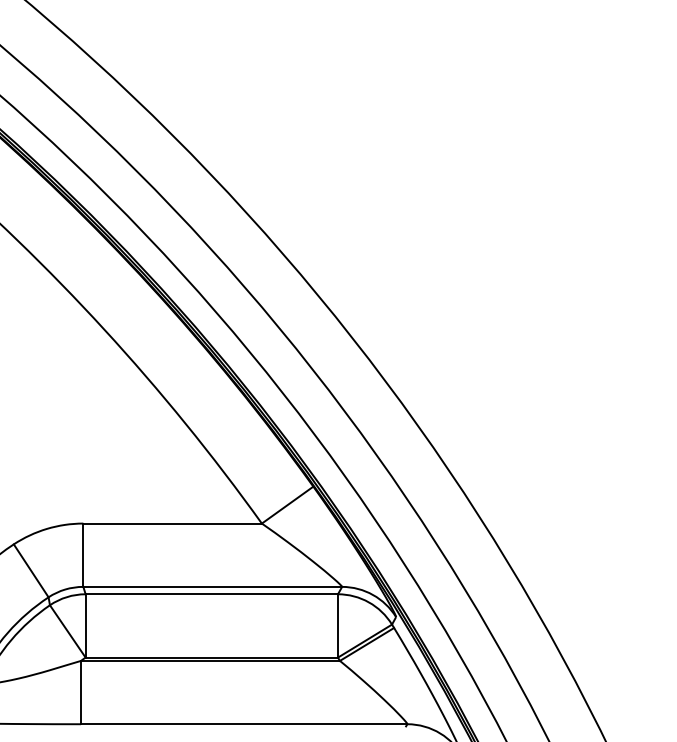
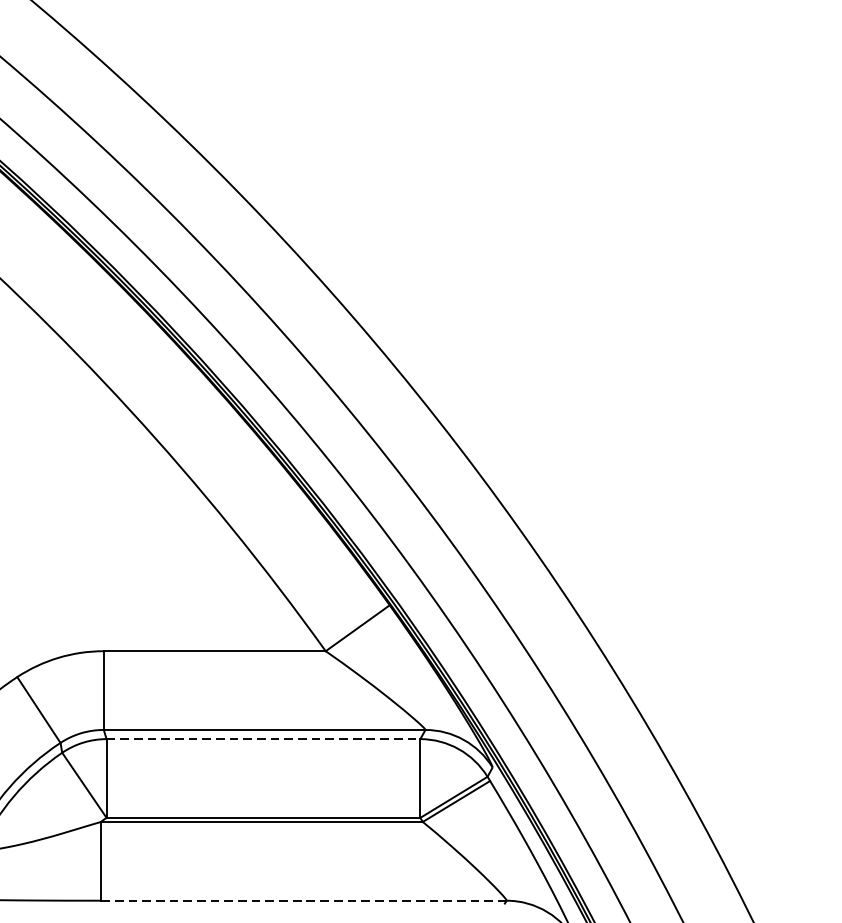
line: (212, 594) -> (264, 739), solid -> dashed
line: (243, 724) -> (302, 901), solid -> dashed

